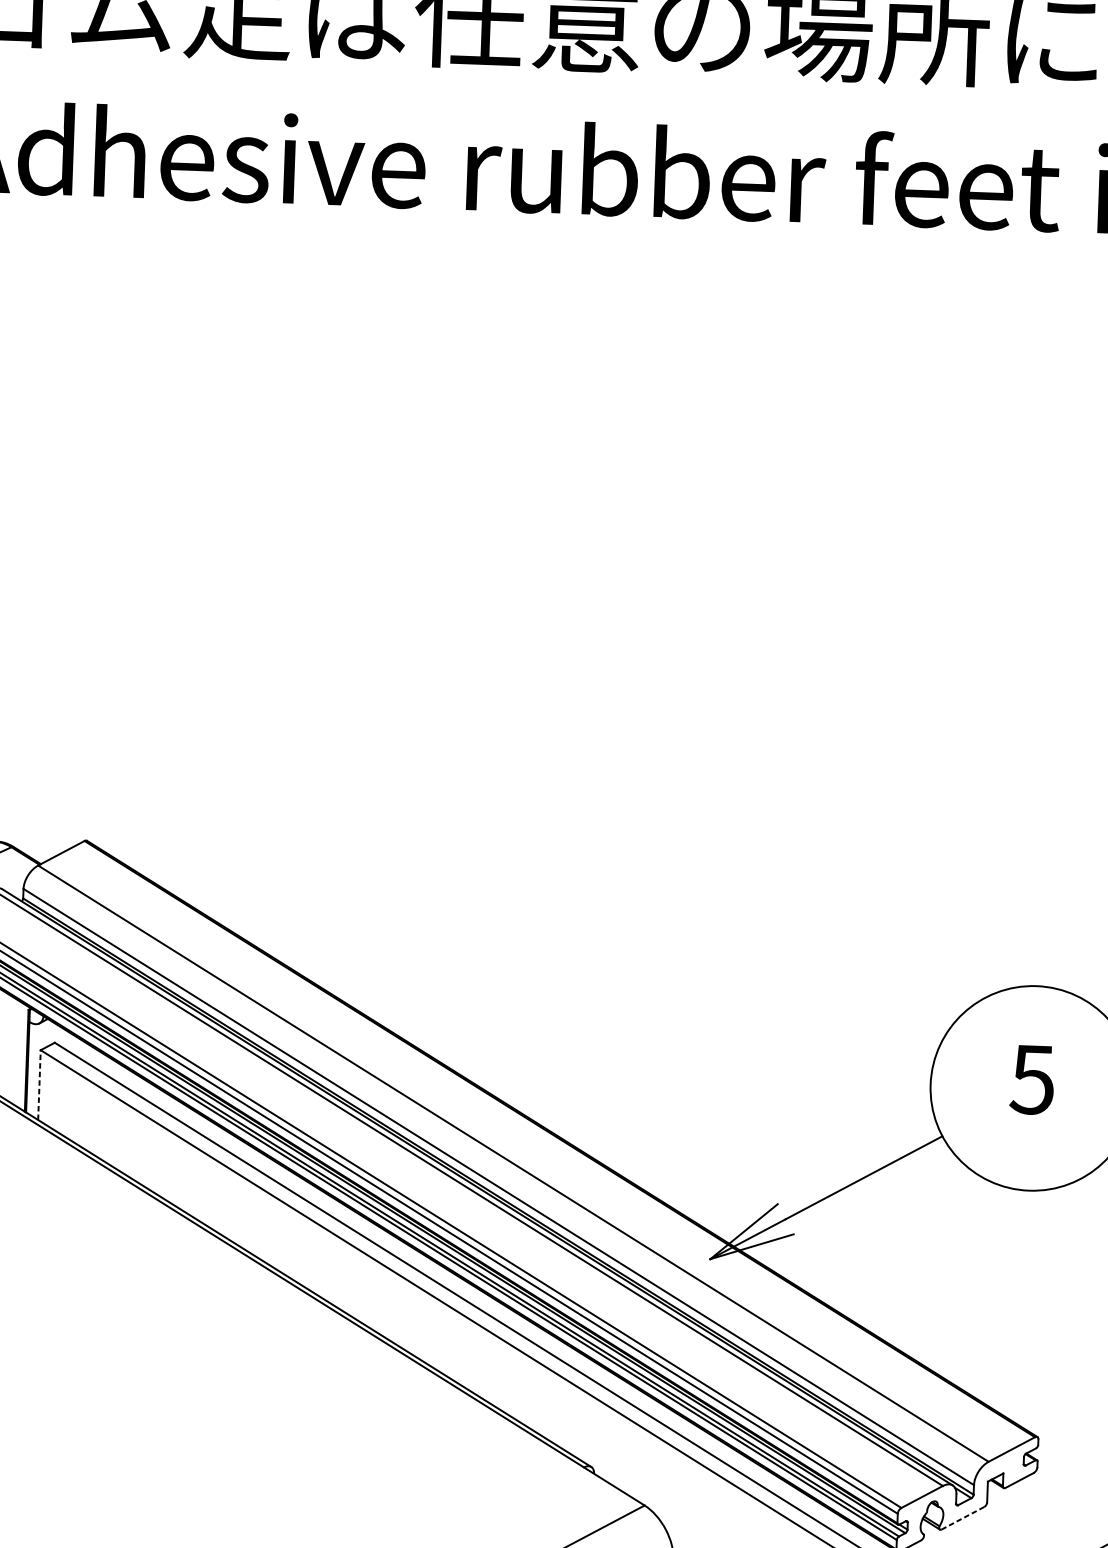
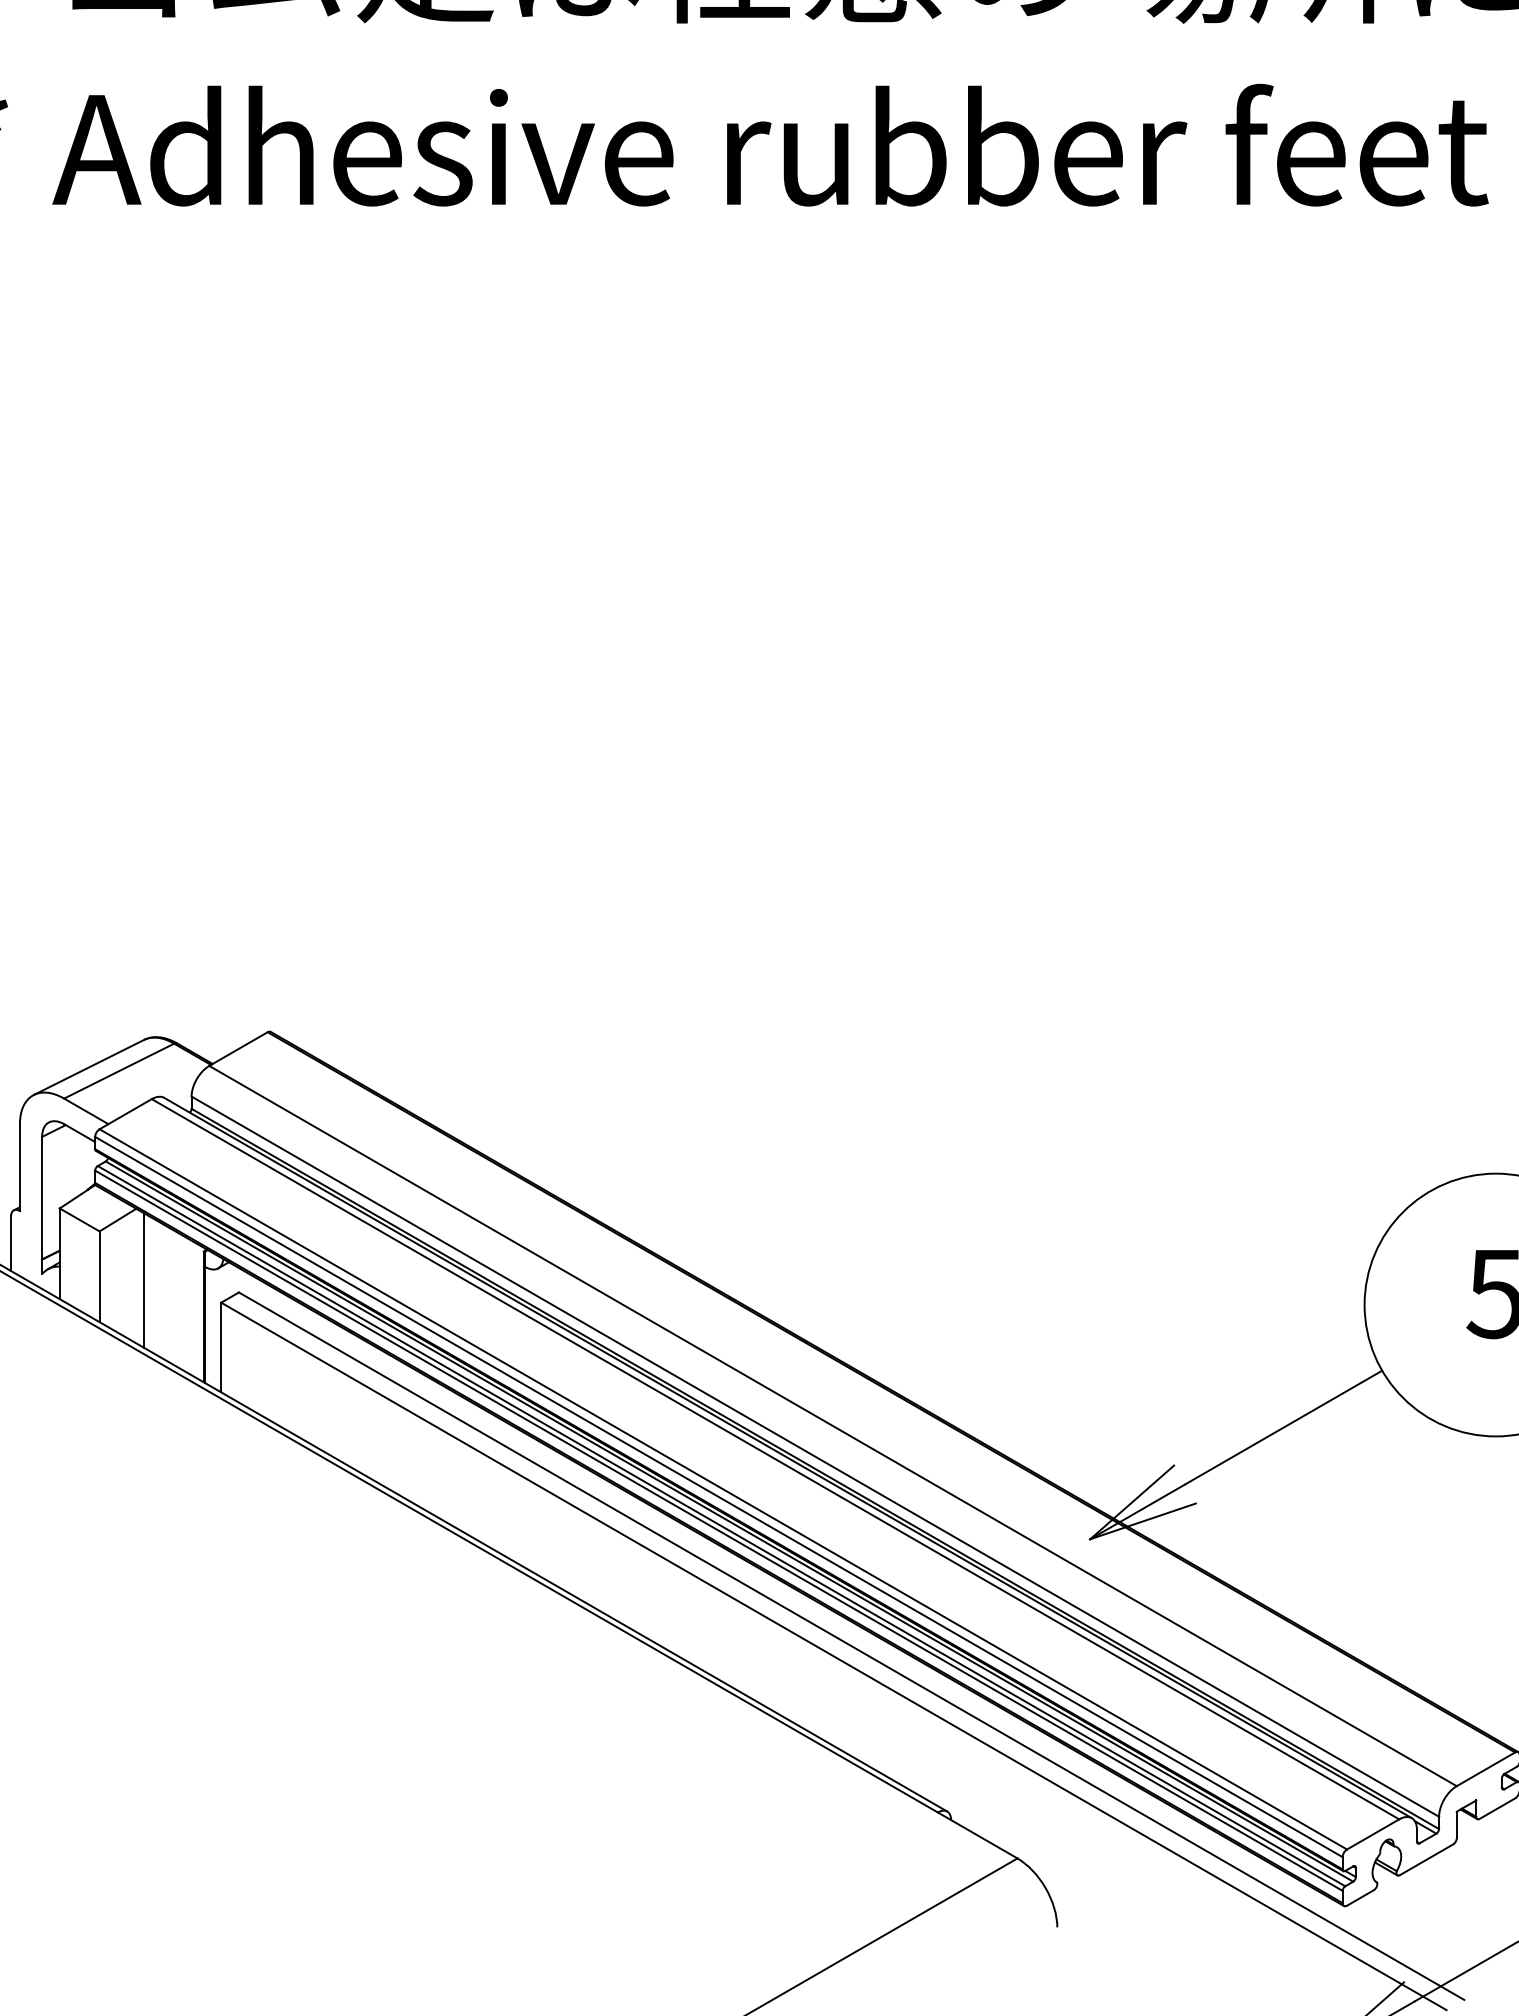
line: (39, 1085) -> (221, 1347), dashed -> solid
line: (962, 1518) -> (1426, 1859), dashed -> solid

